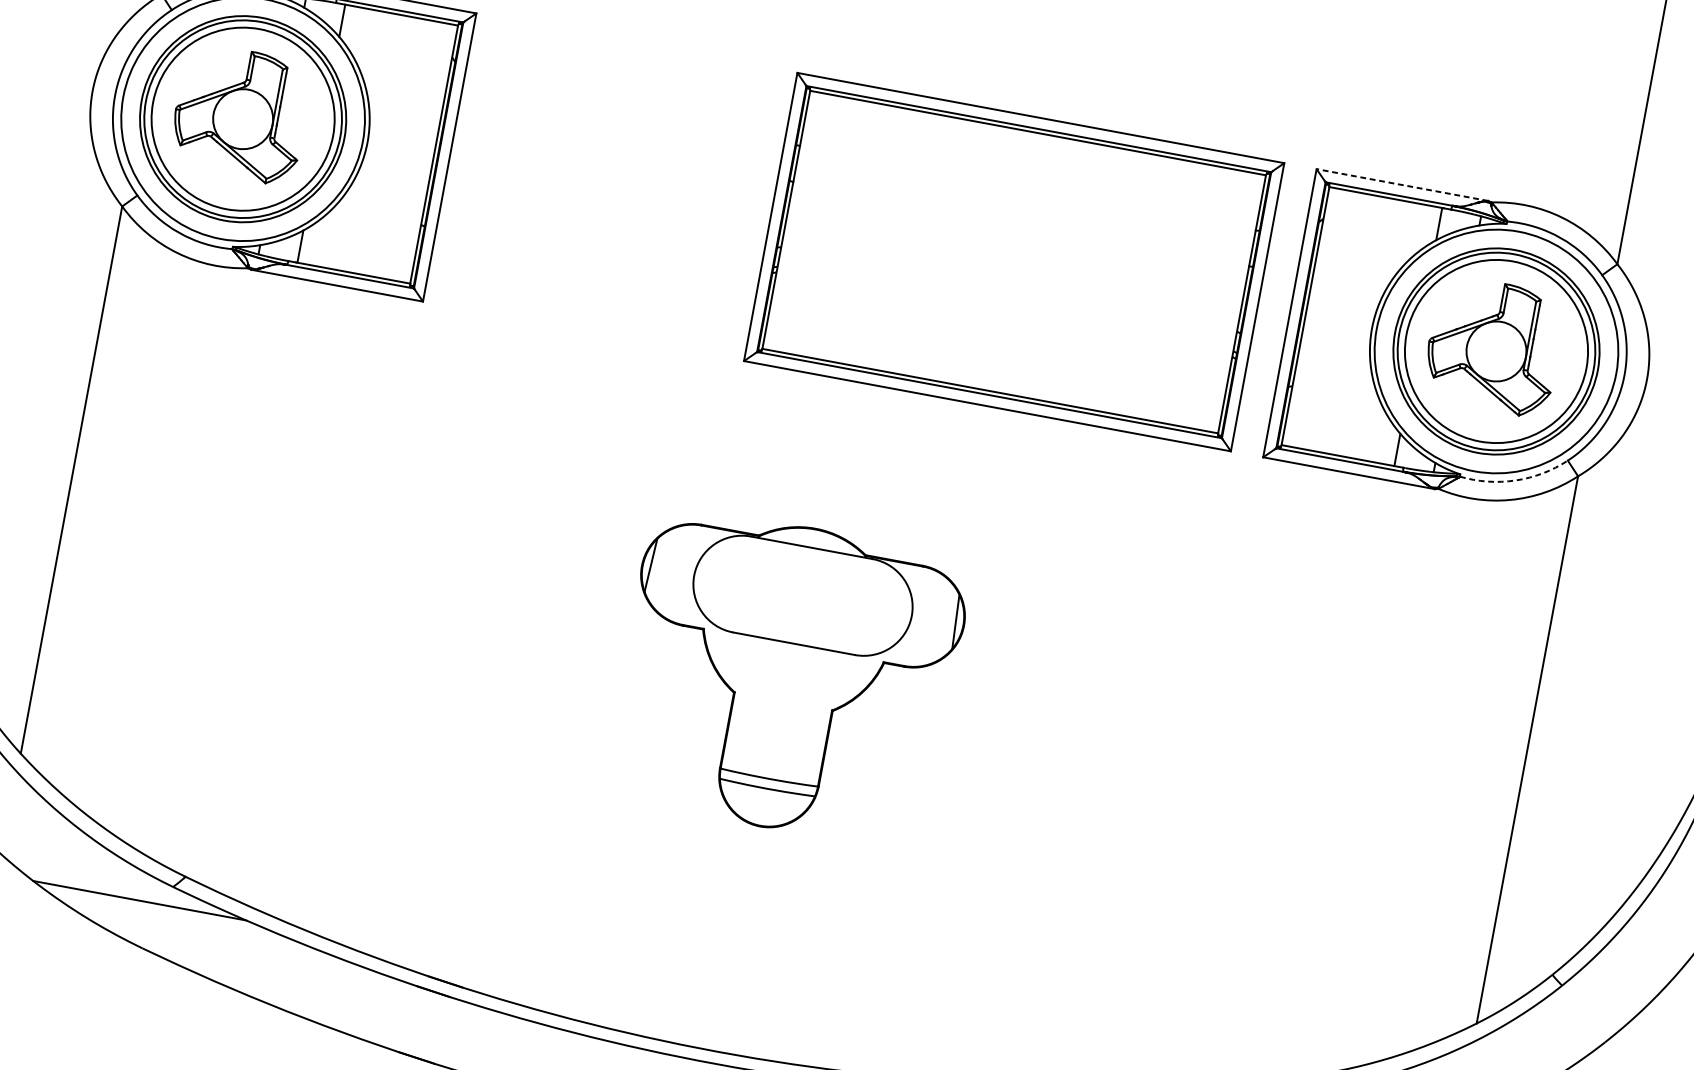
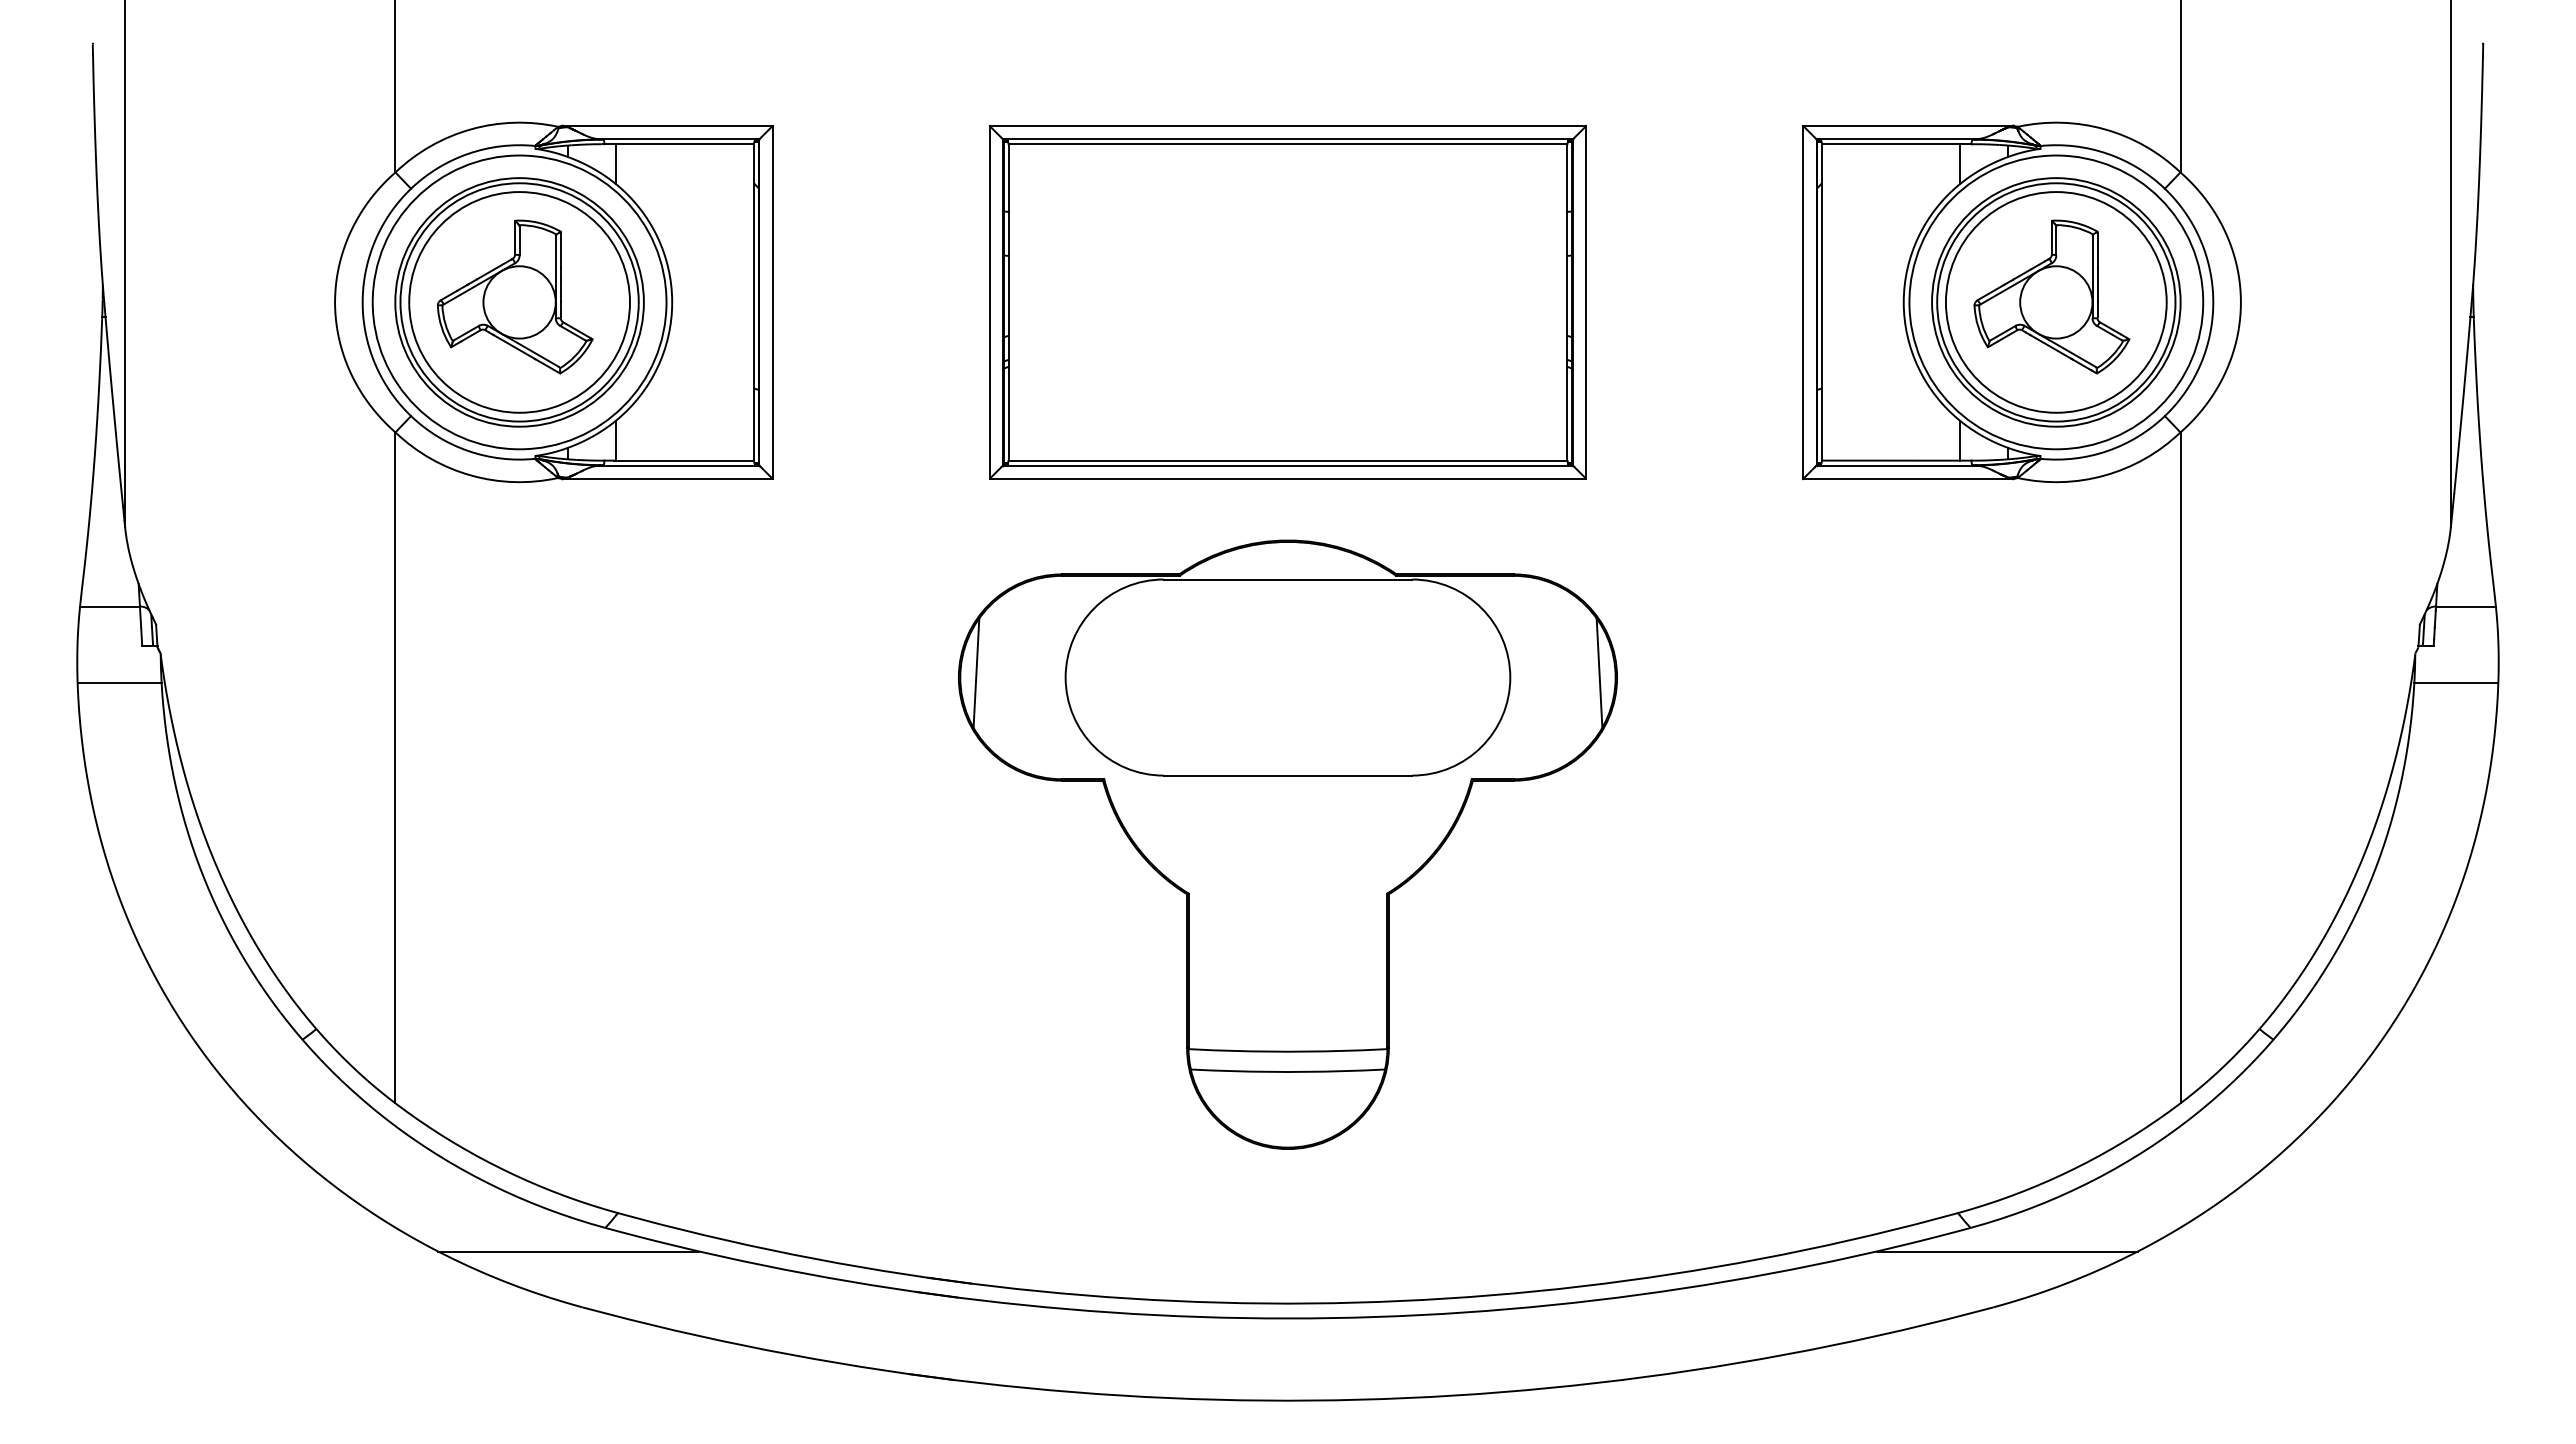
line: (1401, 184) -> (1907, 125), dashed -> solid
part: (1013, 262) -> (1287, 302), moved
arc: (1515, 480) -> (2107, 451), dashed -> solid
part: (787, 677) -> (1287, 844), size x1.67

